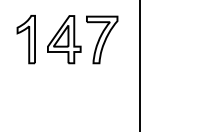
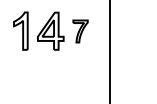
part: (102, 39) -> (80, 31), size x0.6

